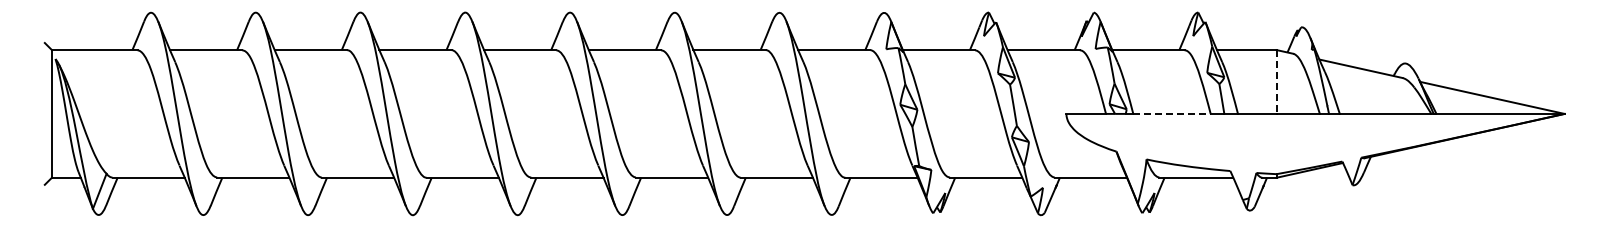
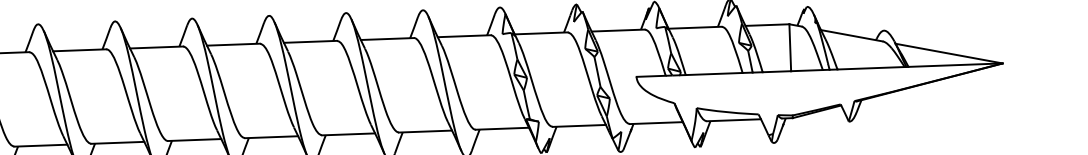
line: (1276, 82) -> (790, 48), dashed -> solid
line: (1172, 113) -> (714, 73), dashed -> solid

